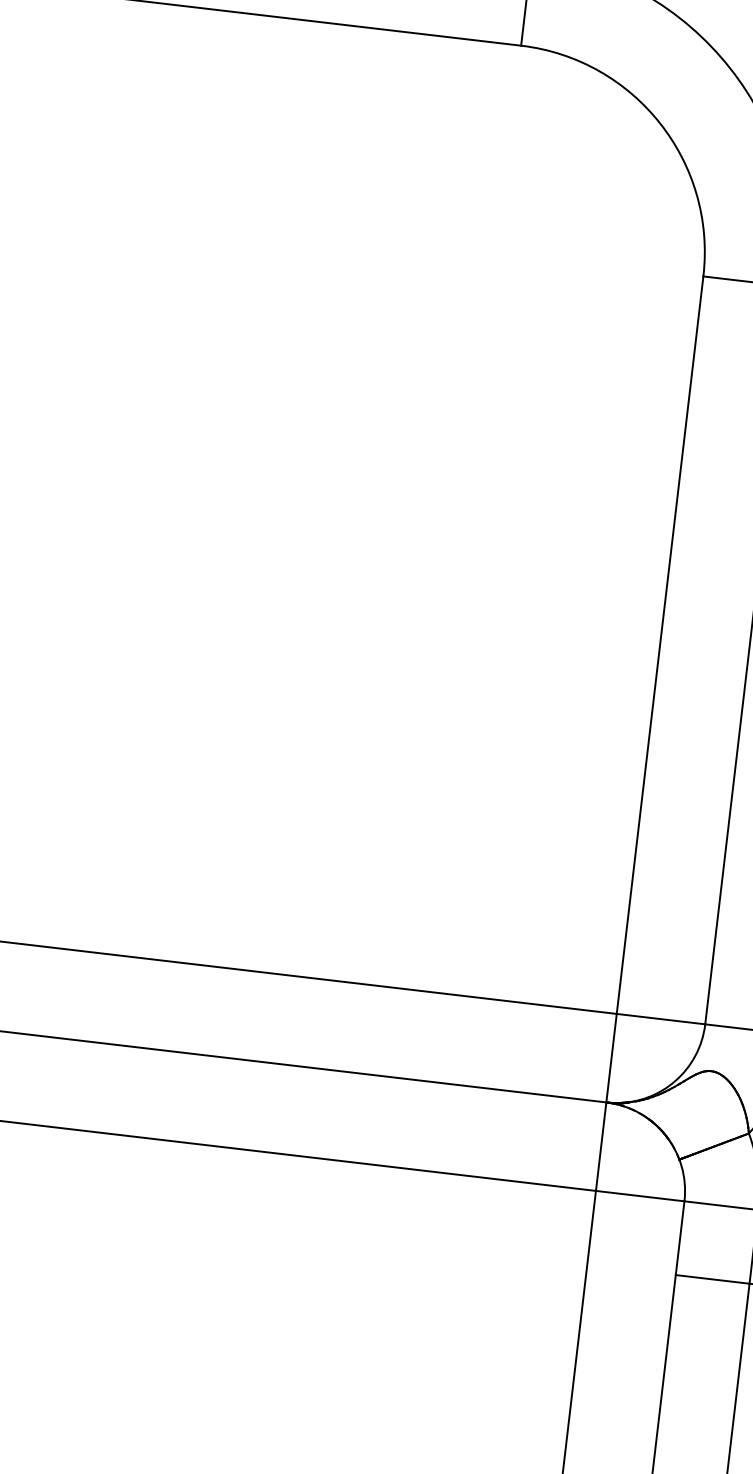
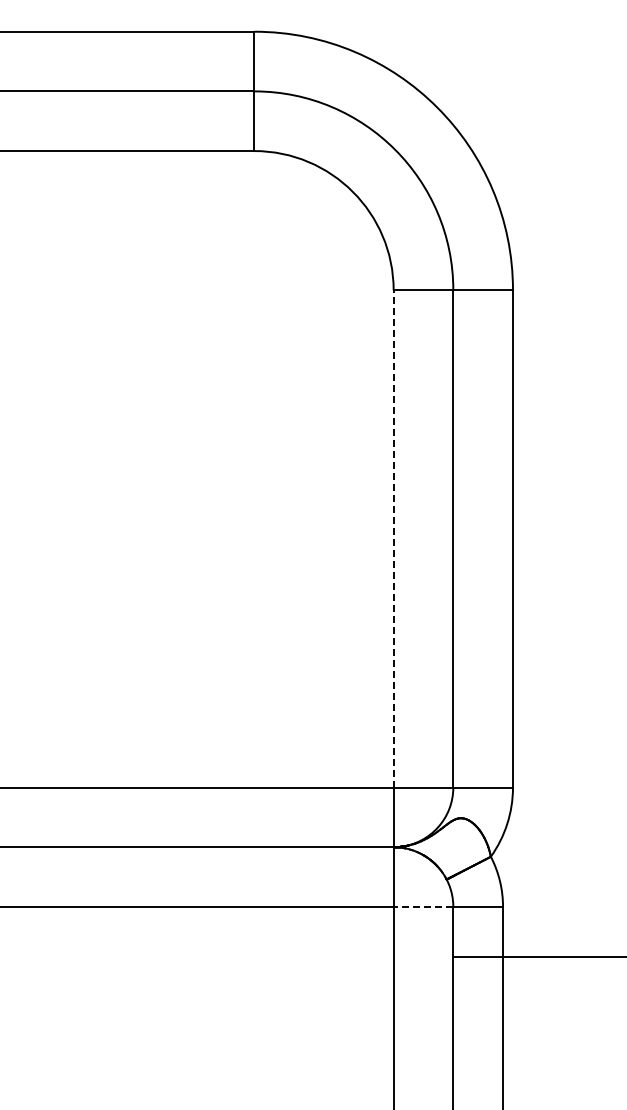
line: (659, 644) -> (393, 538), solid -> dashed
line: (640, 1195) -> (423, 906), solid -> dashed

